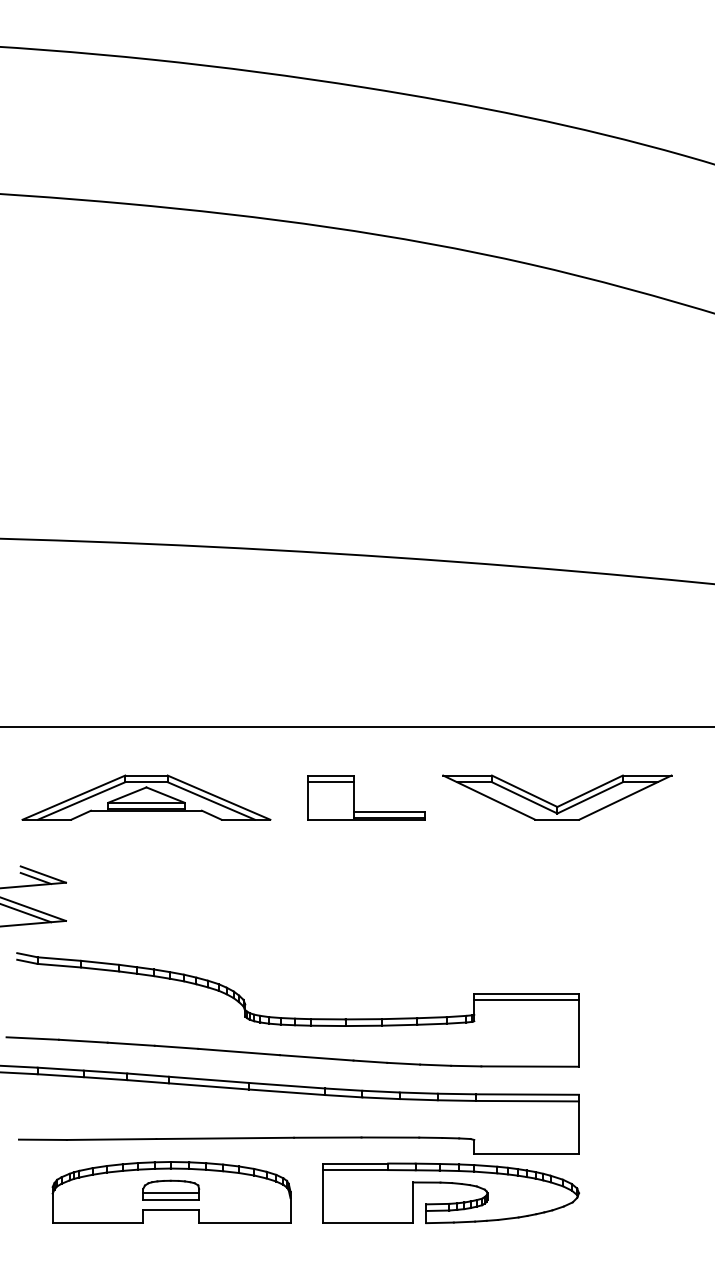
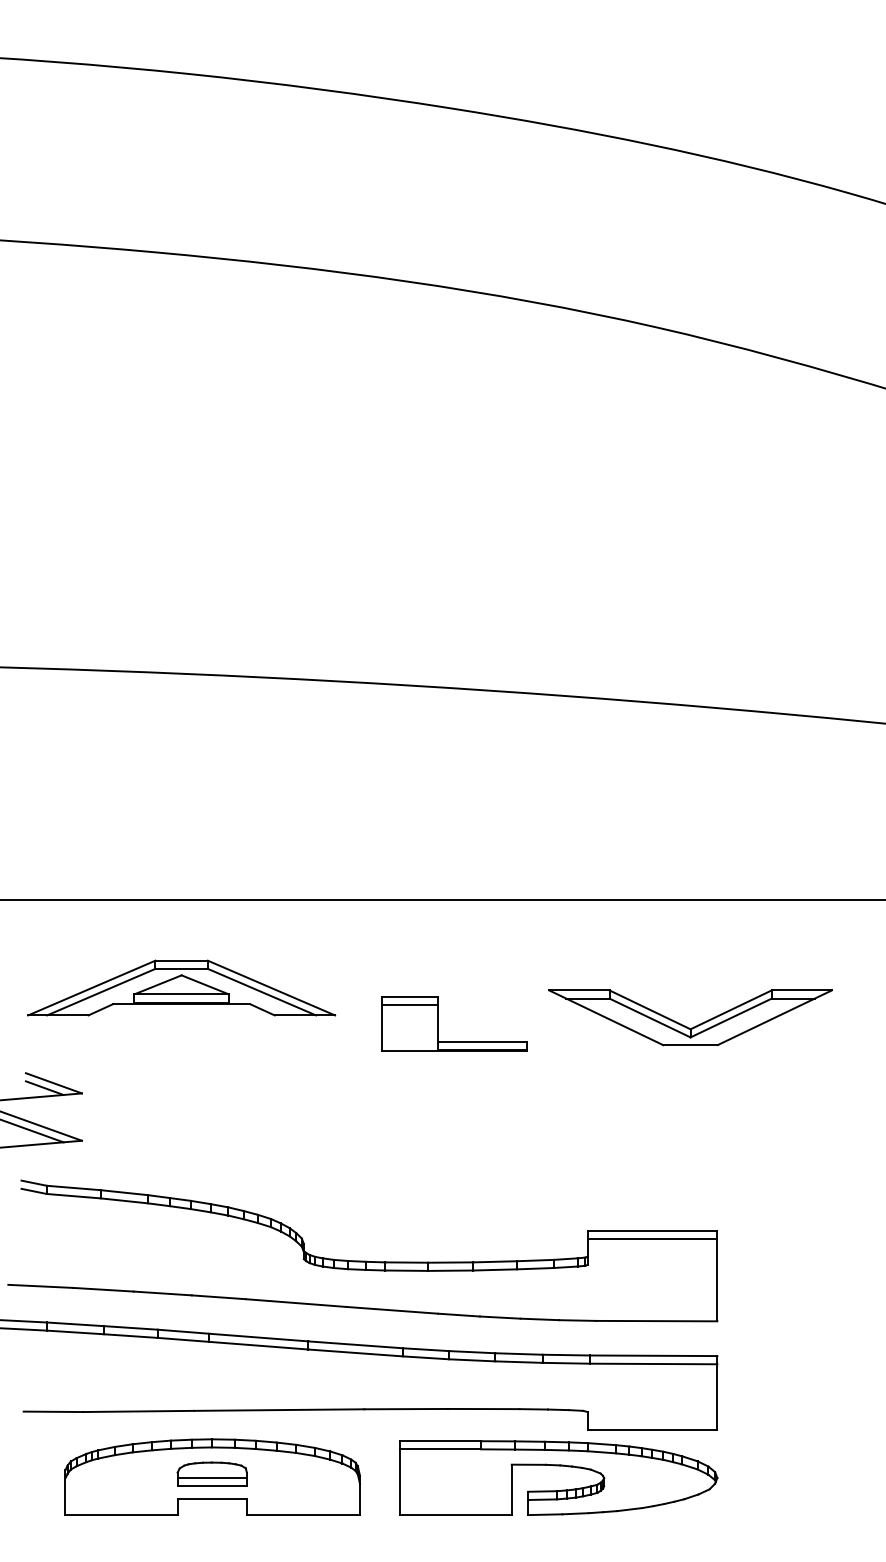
part: (354, 797) -> (439, 1023), moved
part: (559, 804) -> (693, 1026), moved

